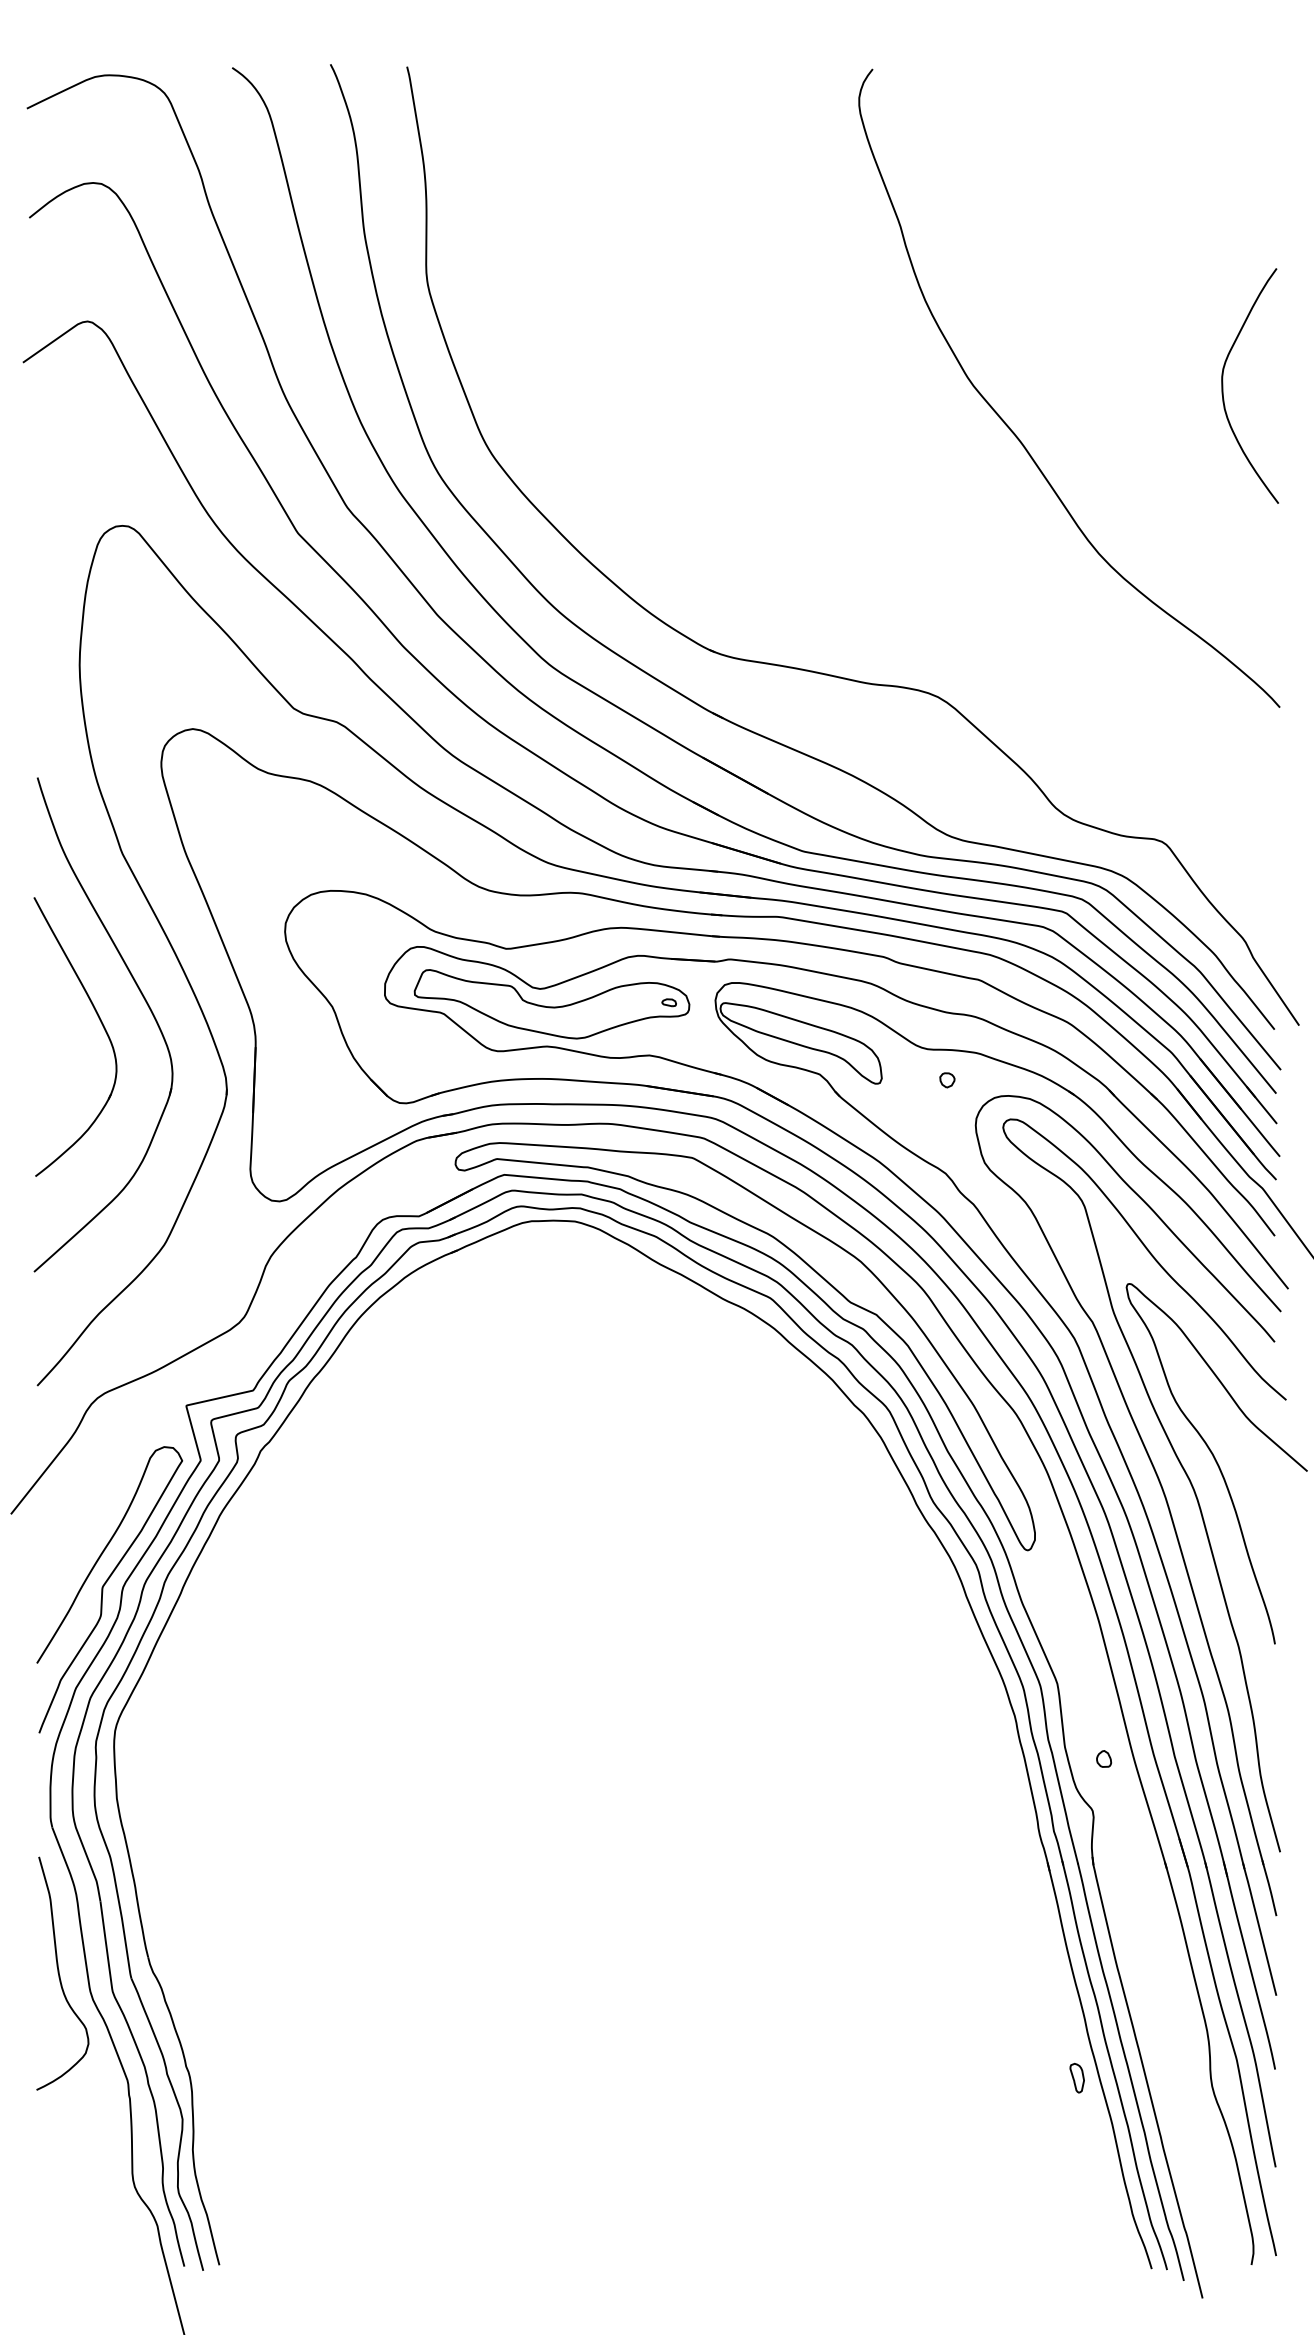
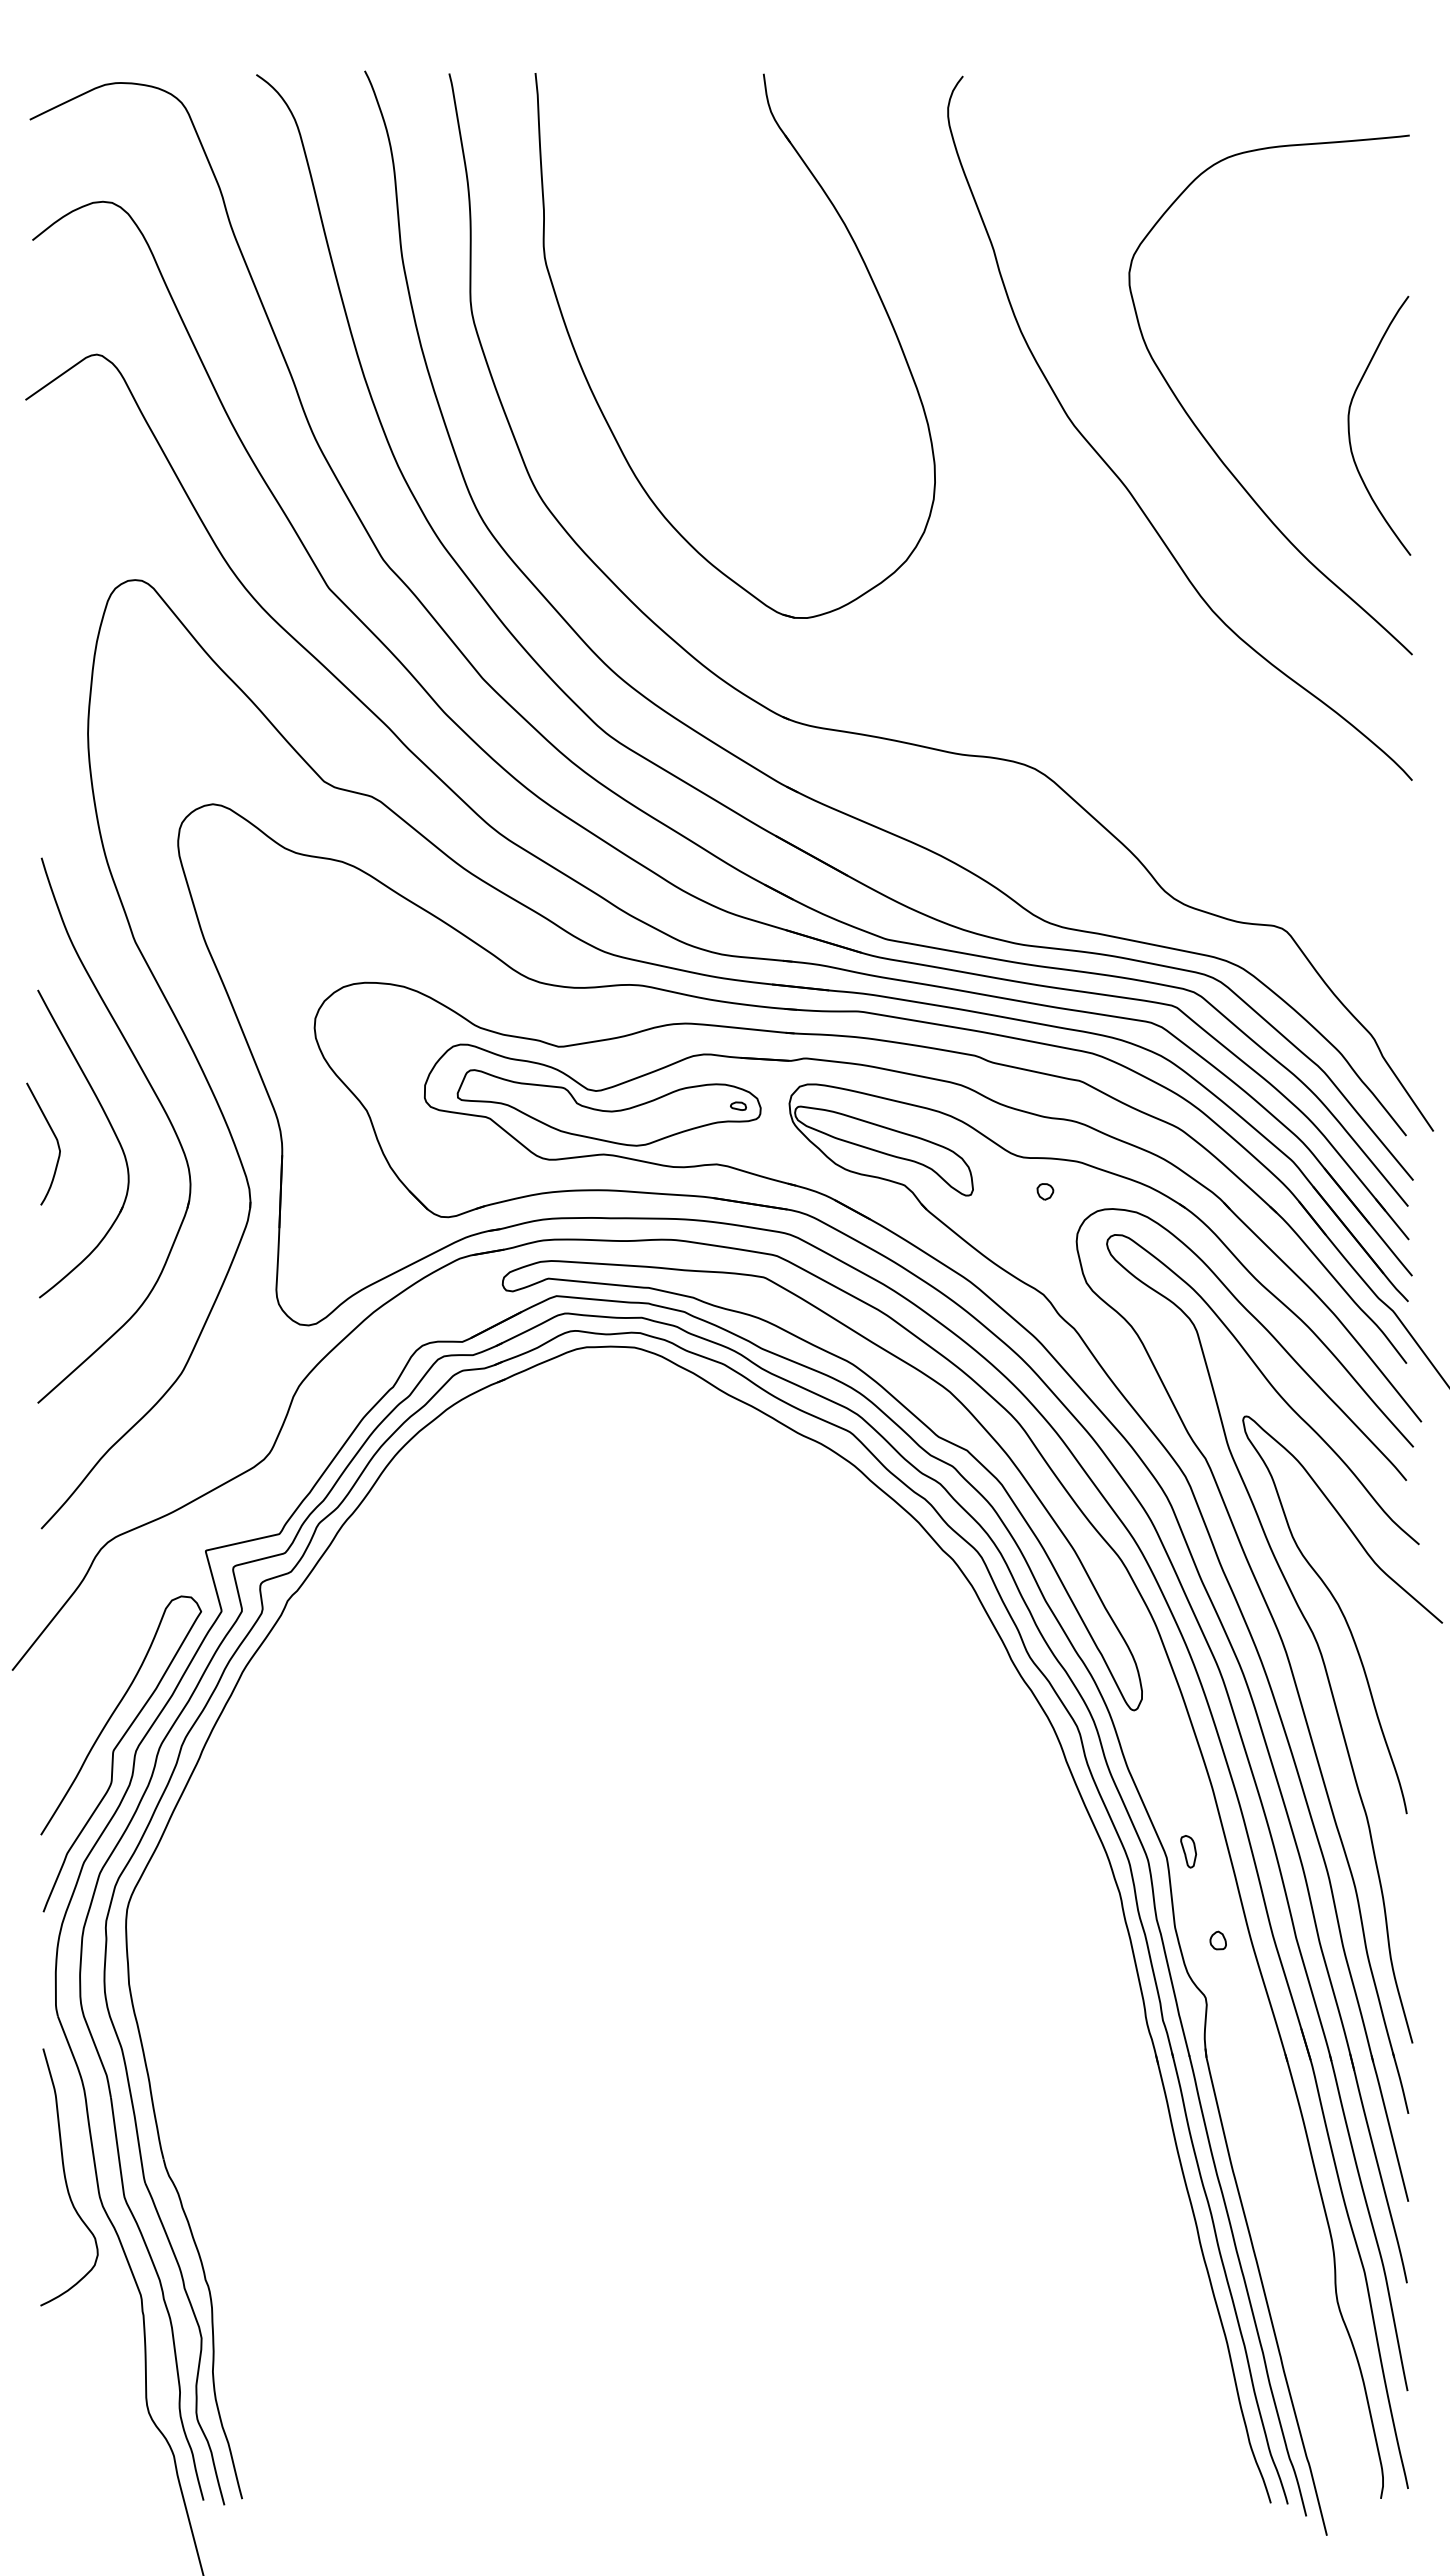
part: (545, 372) -> (602, 410), added
curve: (1095, 400) -> (1208, 441), added
curve: (49, 1031) -> (54, 1137), added
part: (1077, 2077) -> (1188, 1851), moved

